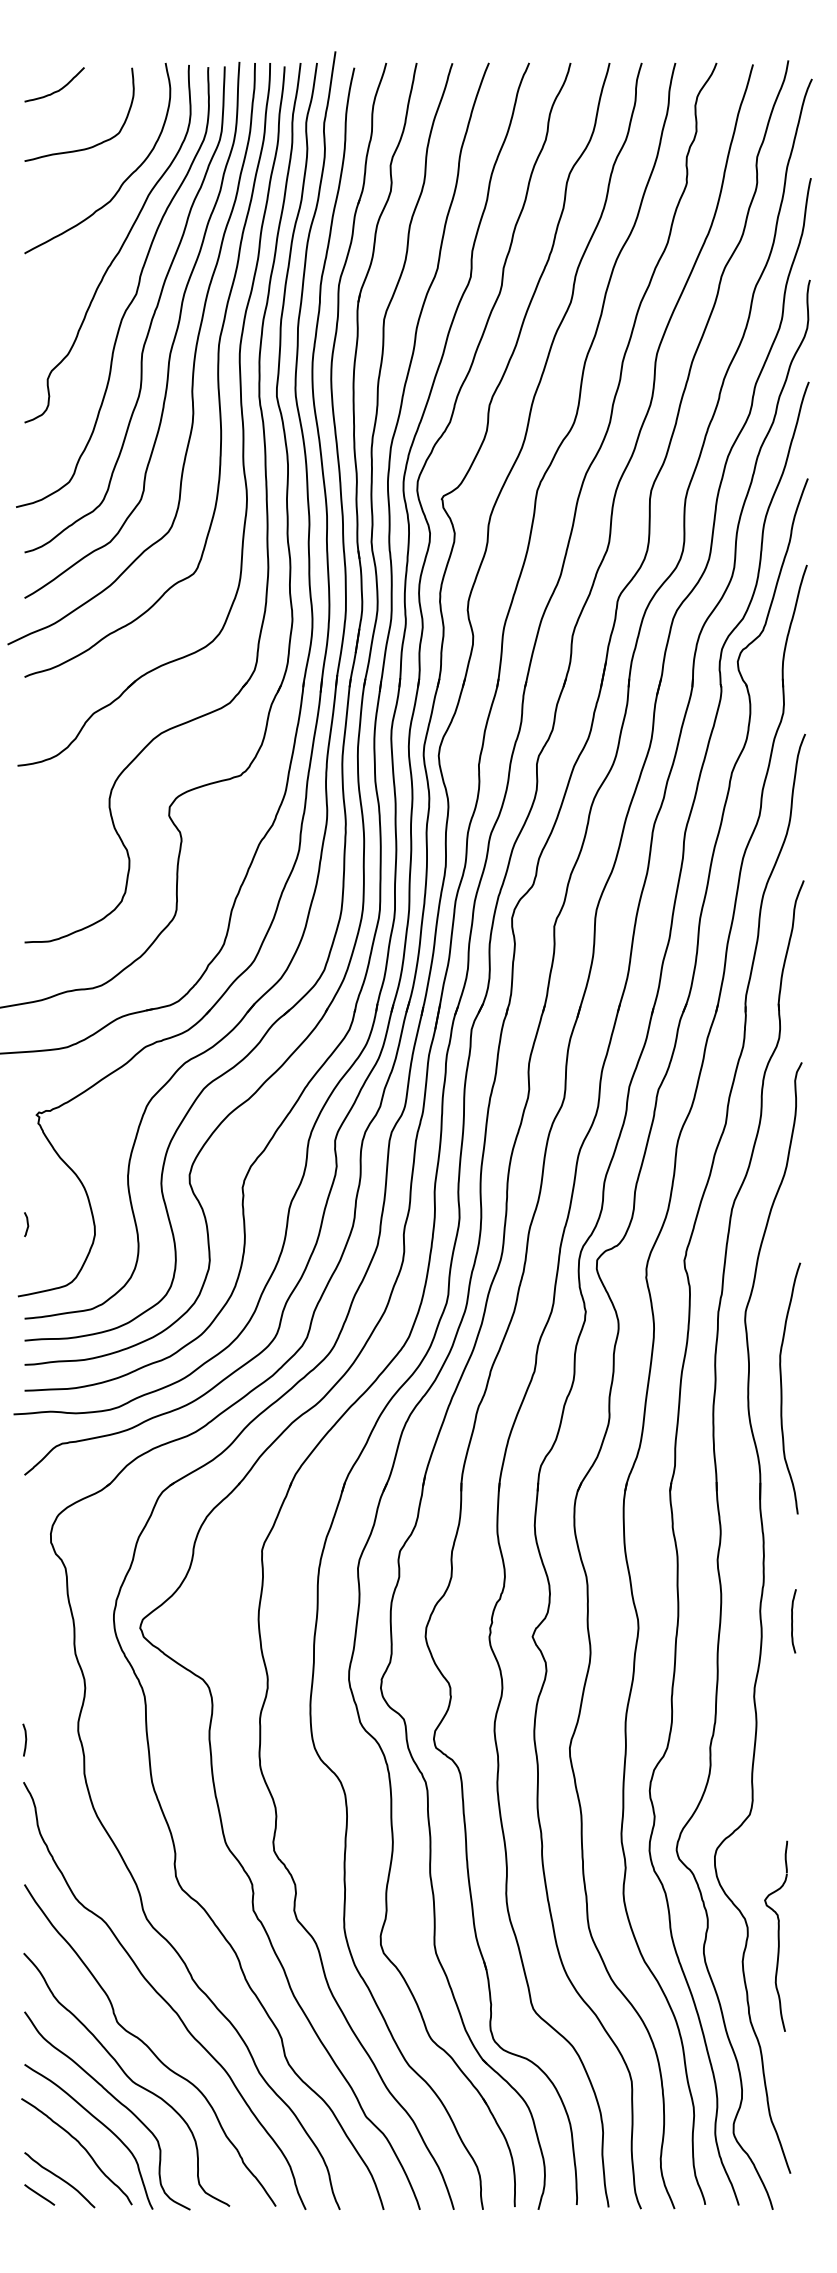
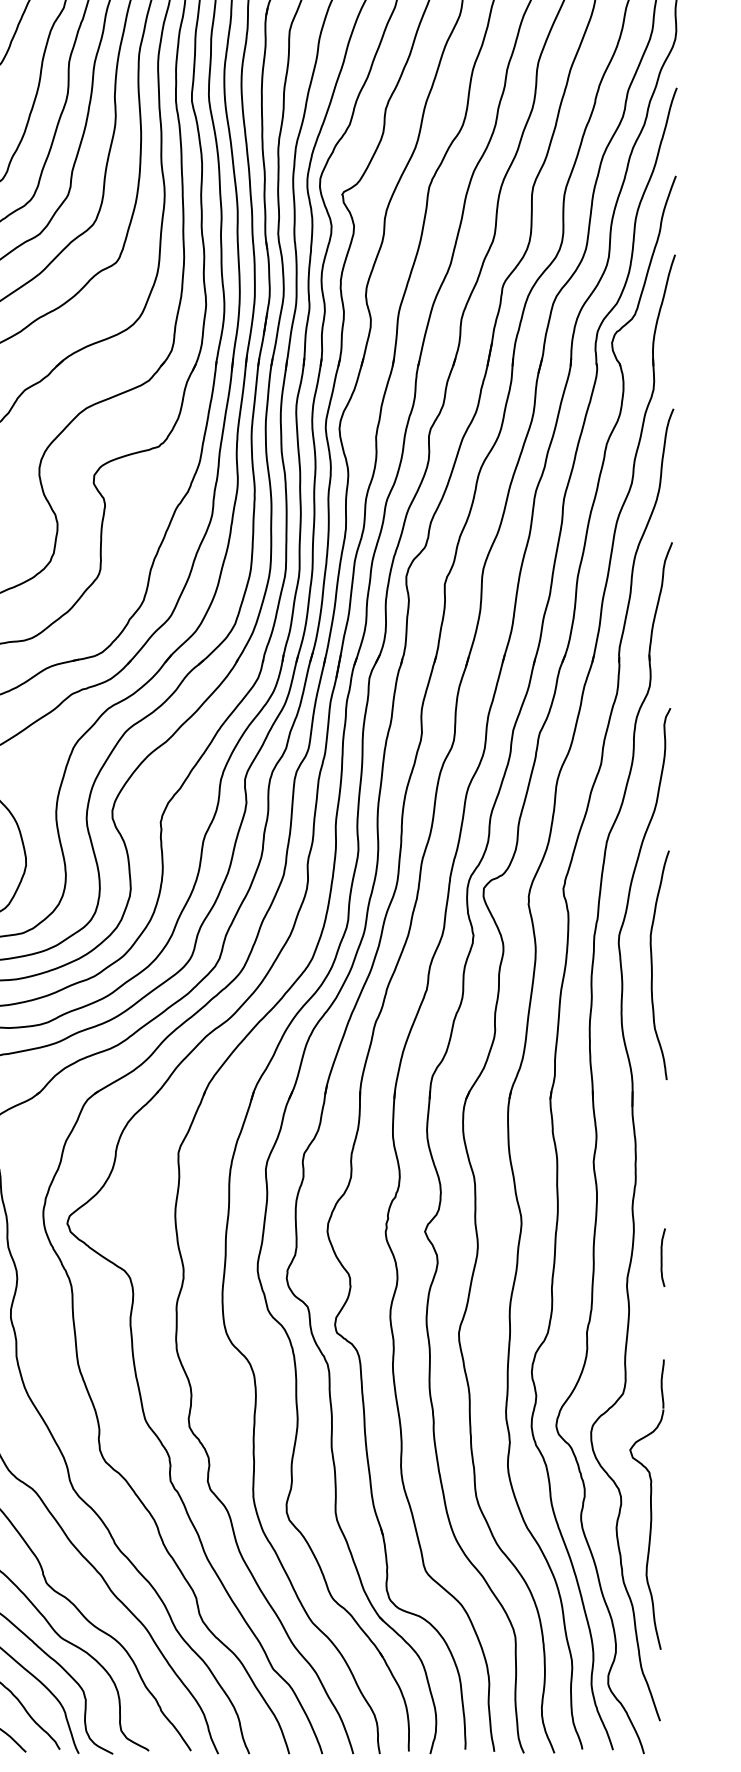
curve: (782, 1388) -> (652, 965), moved
curve: (793, 1621) -> (662, 1257), moved
part: (775, 1936) -> (646, 1504), size x1.67

